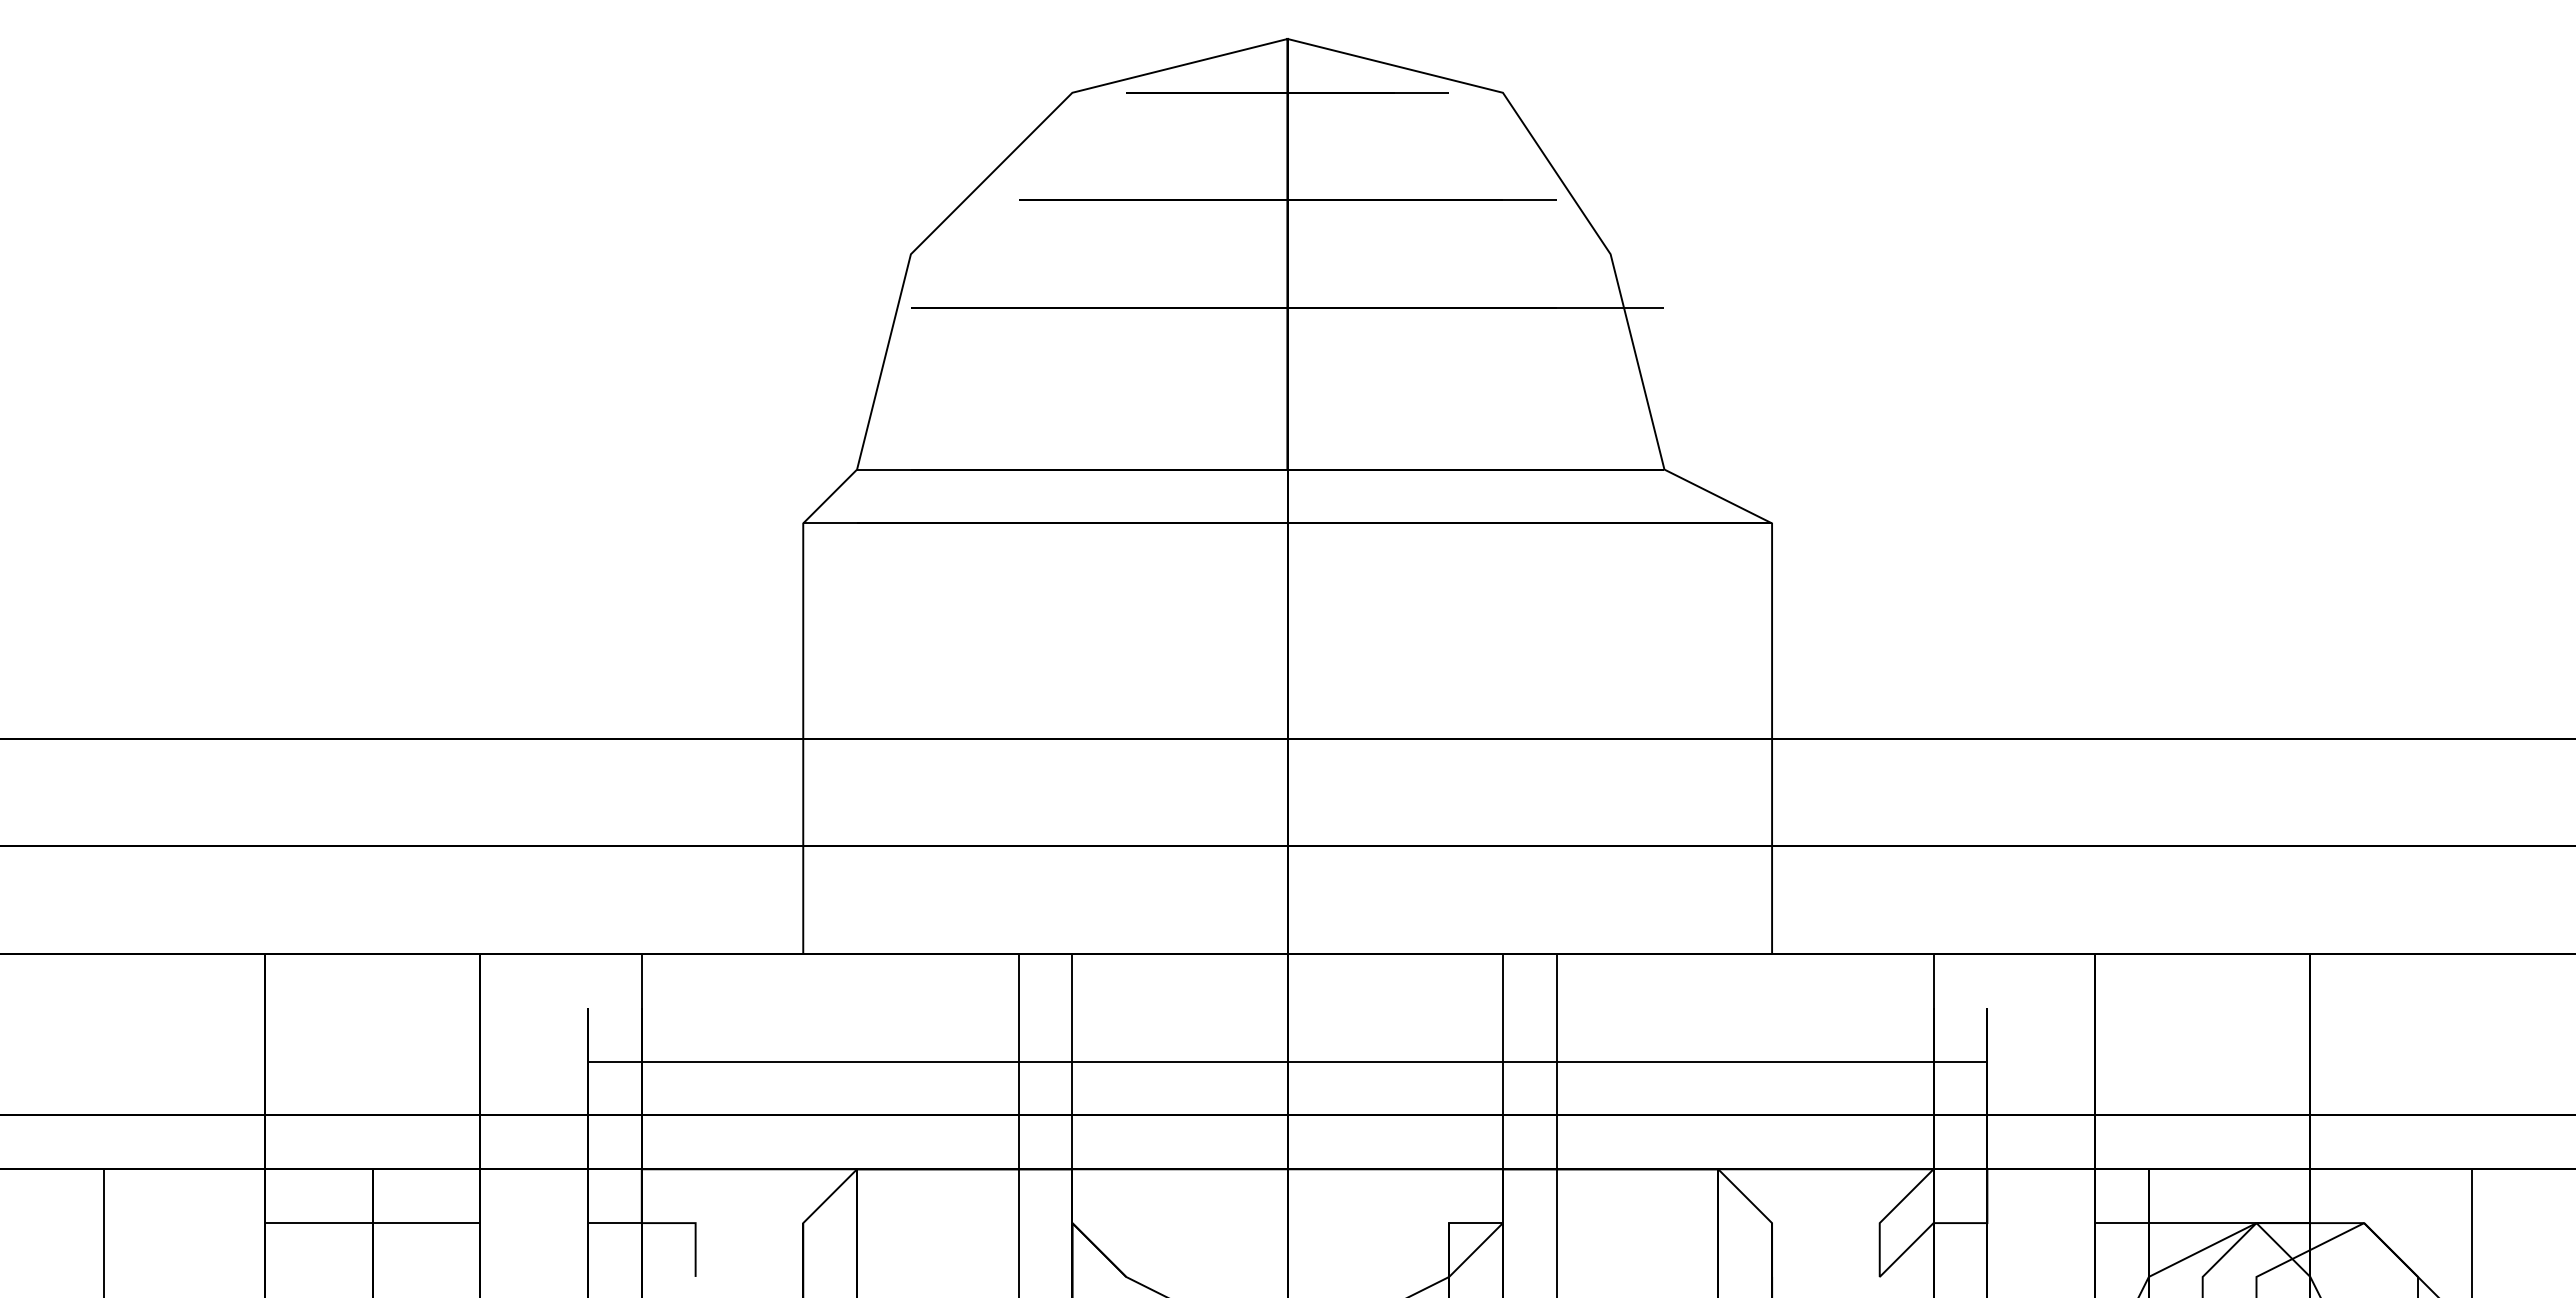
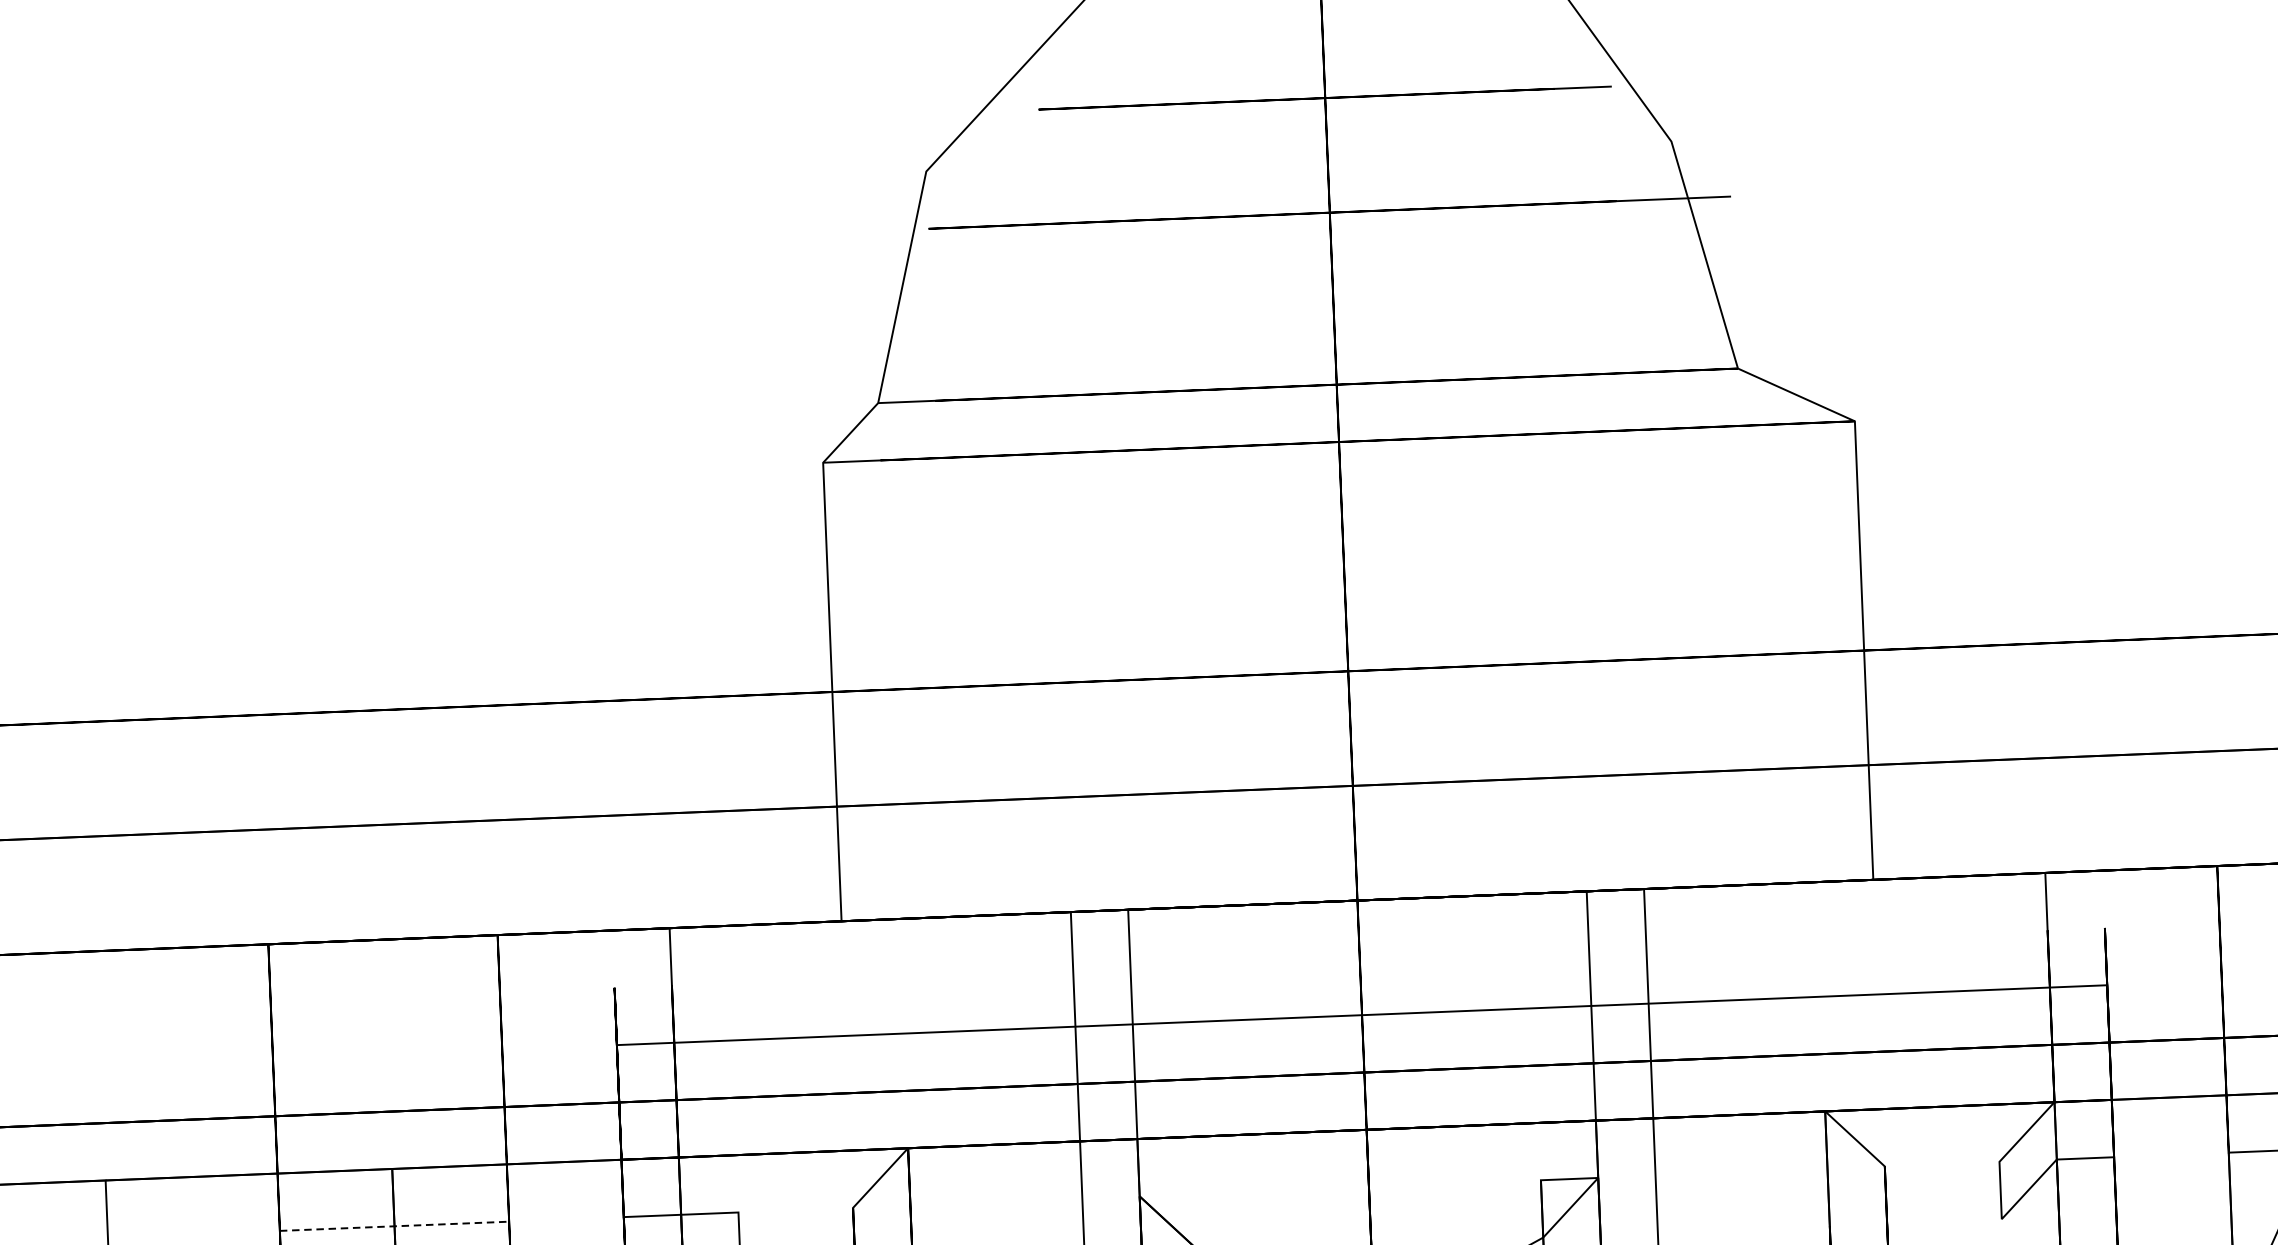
line: (372, 1223) -> (394, 1226), solid -> dashed

